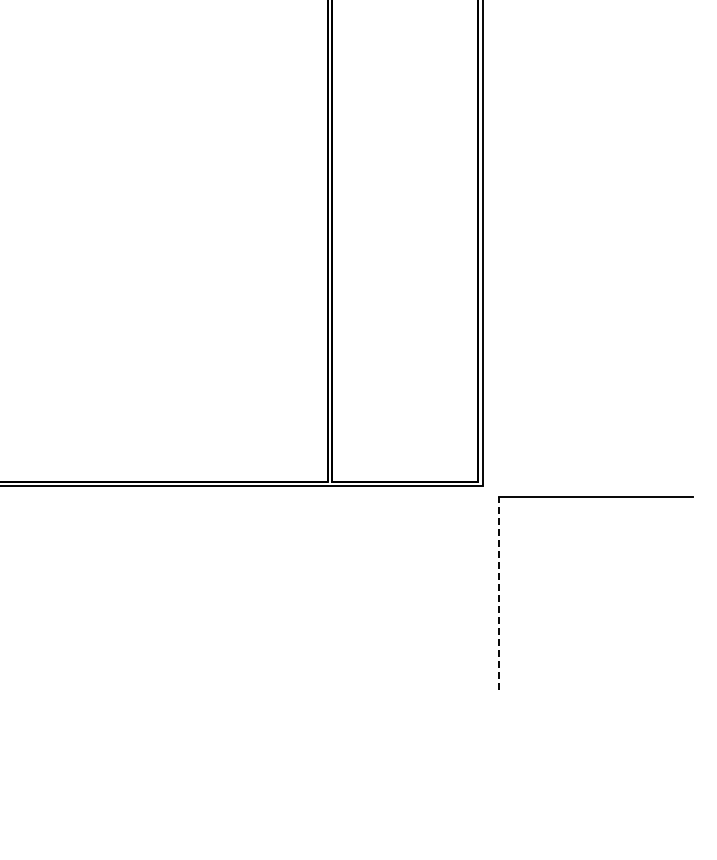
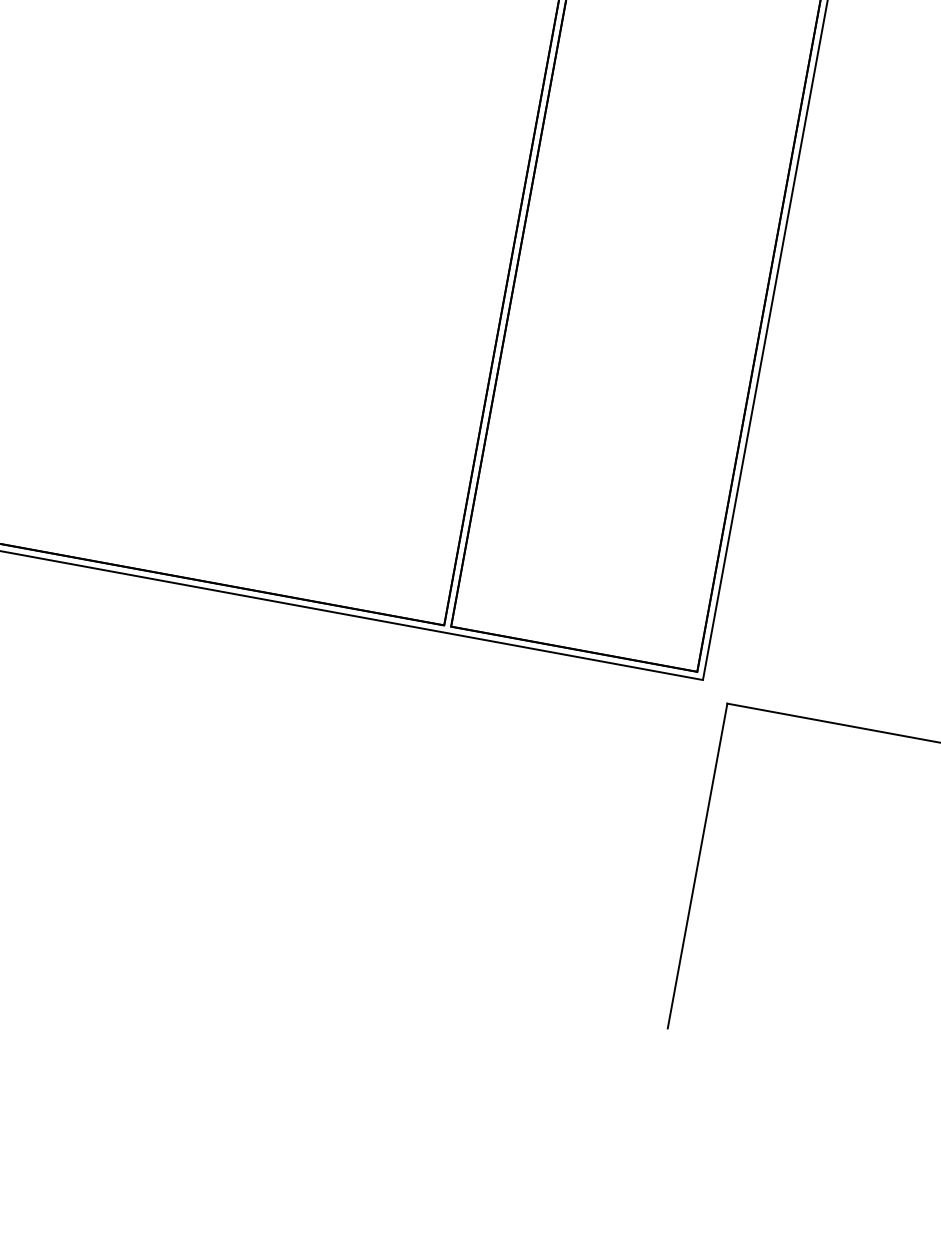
line: (499, 593) -> (698, 866), dashed -> solid

